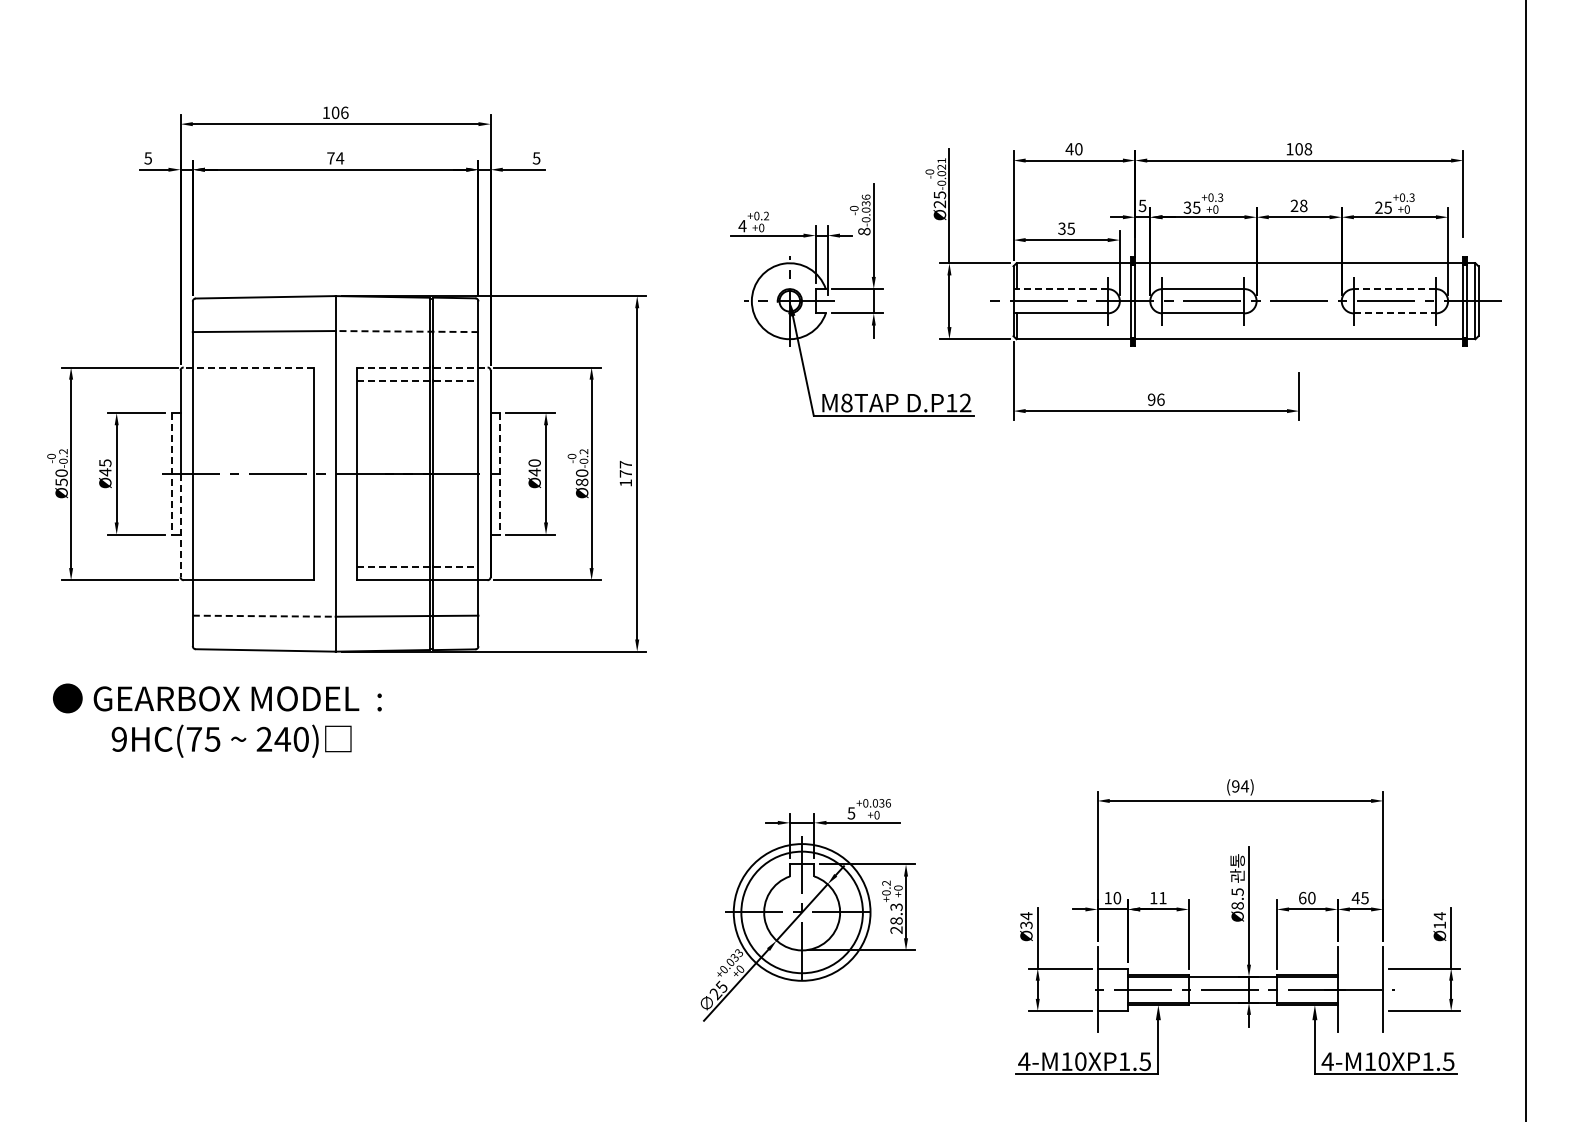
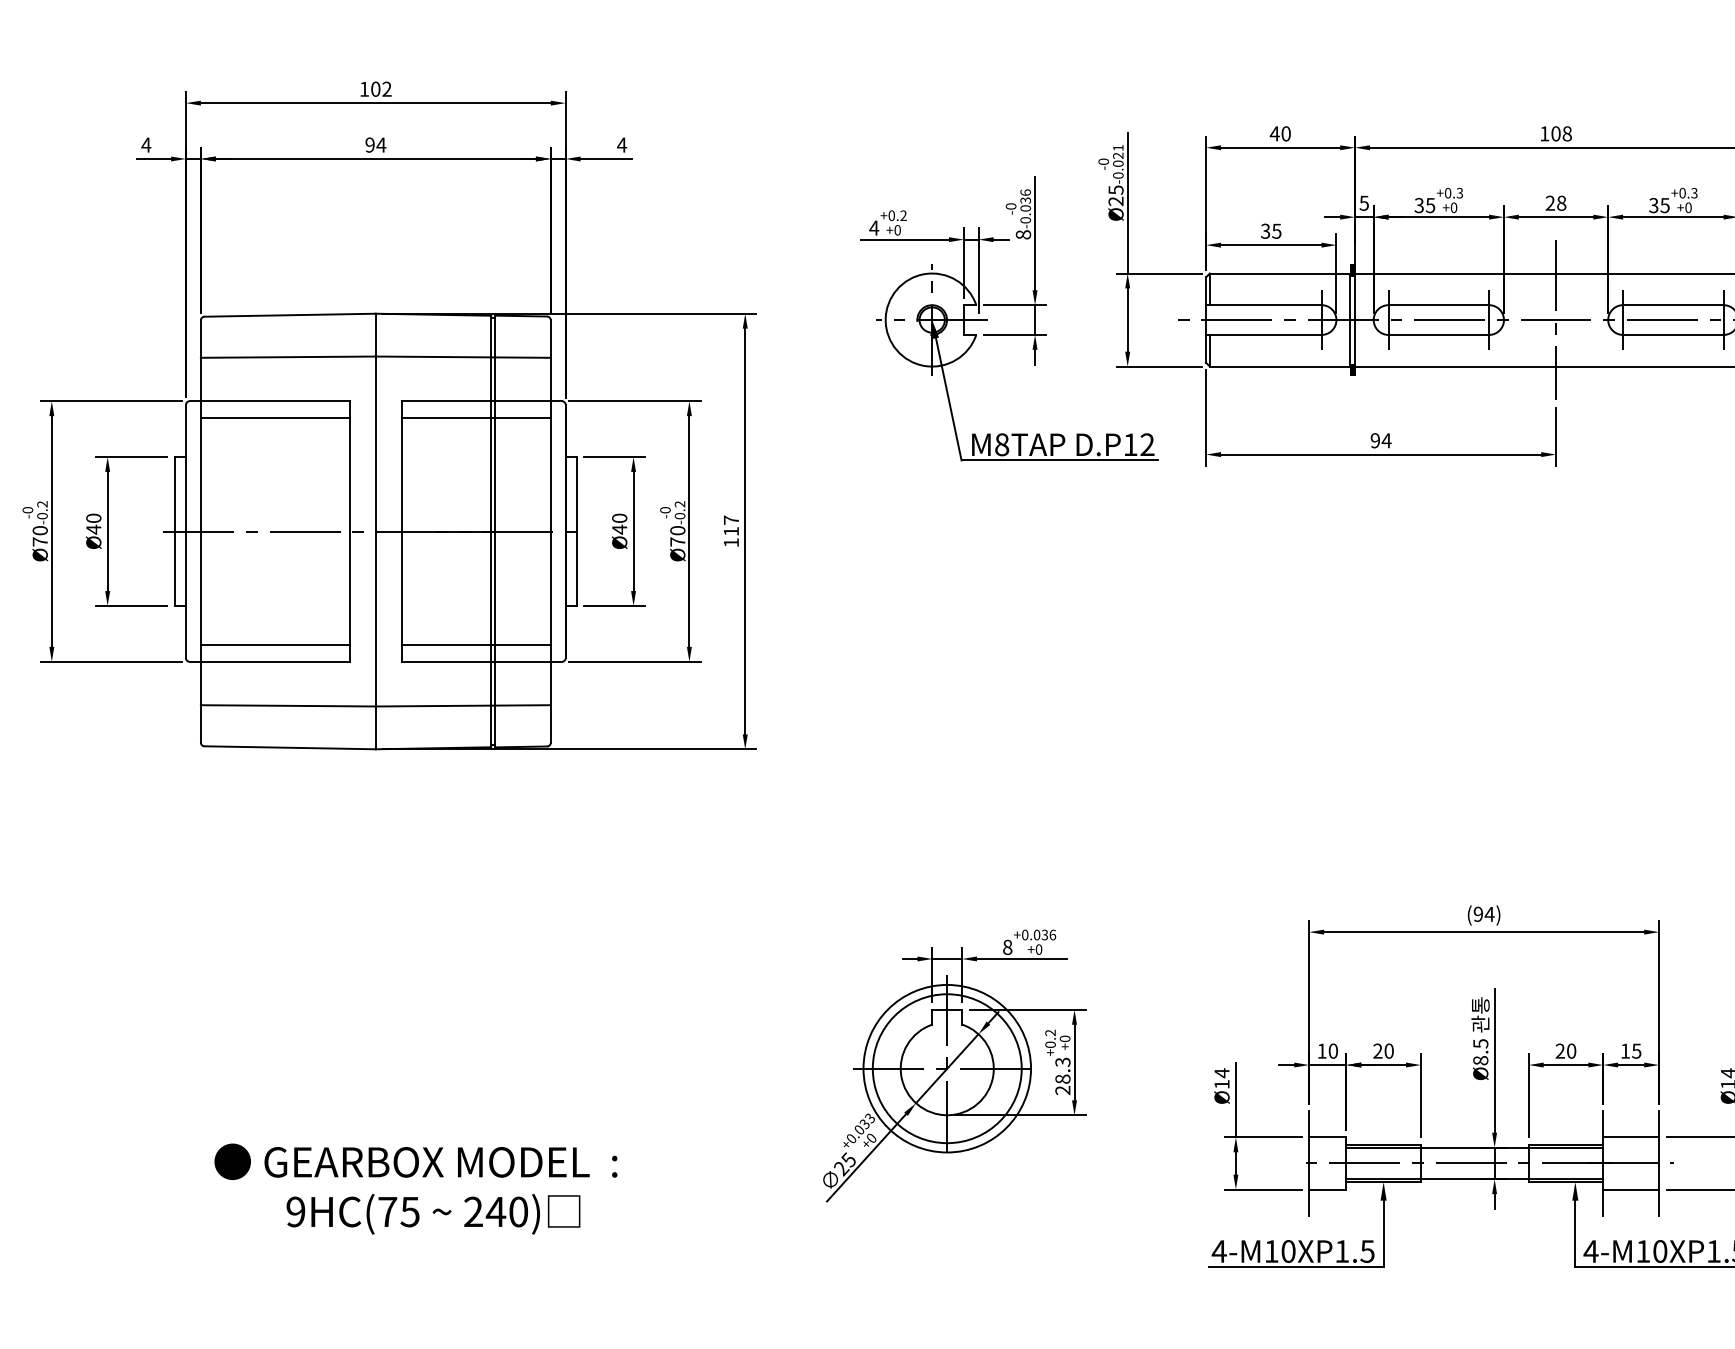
text: (344, 112) -> (386, 88), 106 -> 102
text: (148, 158) -> (146, 145), 5 -> 4
text: (330, 158) -> (369, 145), 74 -> 94
text: (536, 158) -> (621, 145), 5 -> 4
text: (1378, 207) -> (1653, 205), 25 -> 35
line: (1060, 289) -> (1263, 305), dashed -> solid
line: (1394, 289) -> (1672, 305), dashed -> solid
line: (1299, 300) -> (1556, 319), added
line: (1395, 313) -> (1674, 335), dashed -> solid
line: (406, 331) -> (462, 357), dashed -> solid
line: (248, 367) -> (269, 401), dashed -> solid
line: (422, 367) -> (482, 401), dashed -> solid
line: (253, 381) -> (275, 418), added
line: (417, 381) -> (476, 418), dashed -> solid
text: (1160, 399) -> (1386, 440), 96 -> 94
text: (105, 462) -> (93, 517), Ø45 -> Ø40
line: (171, 473) -> (174, 531), dashed -> solid
line: (499, 473) -> (576, 531), dashed -> solid
text: (625, 473) -> (730, 531), 177 -> 117
text: (61, 482) -> (40, 542), Ø50 -> Ø70
text: (582, 482) -> (678, 542), Ø80 -> Ø70
line: (180, 525) -> (185, 594), dashed -> solid
line: (253, 566) -> (275, 644), added
line: (417, 566) -> (476, 644), dashed -> solid
line: (264, 616) -> (288, 706), dashed -> solid
text: (217, 720) -> (416, 1188), moved
text: (851, 813) -> (1007, 947), 5 -> 8
text: (1158, 897) -> (1383, 1050), 11 -> 20
text: (1302, 897) -> (1560, 1050), 60 -> 20
text: (1355, 898) -> (1625, 1051), 45 -> 15
text: (1026, 925) -> (1222, 1084), Ø34 -> Ø14
line: (1360, 968) -> (1631, 1137), added
line: (1360, 1011) -> (1631, 1190), added

